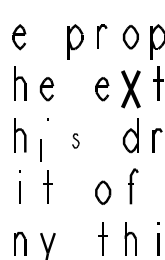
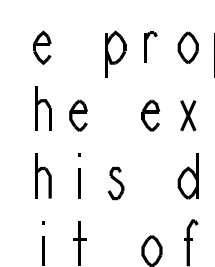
part: (130, 88) -> (187, 114), size x0.62
part: (75, 140) -> (115, 182), size x1.67
line: (40, 150) -> (79, 184), moved

